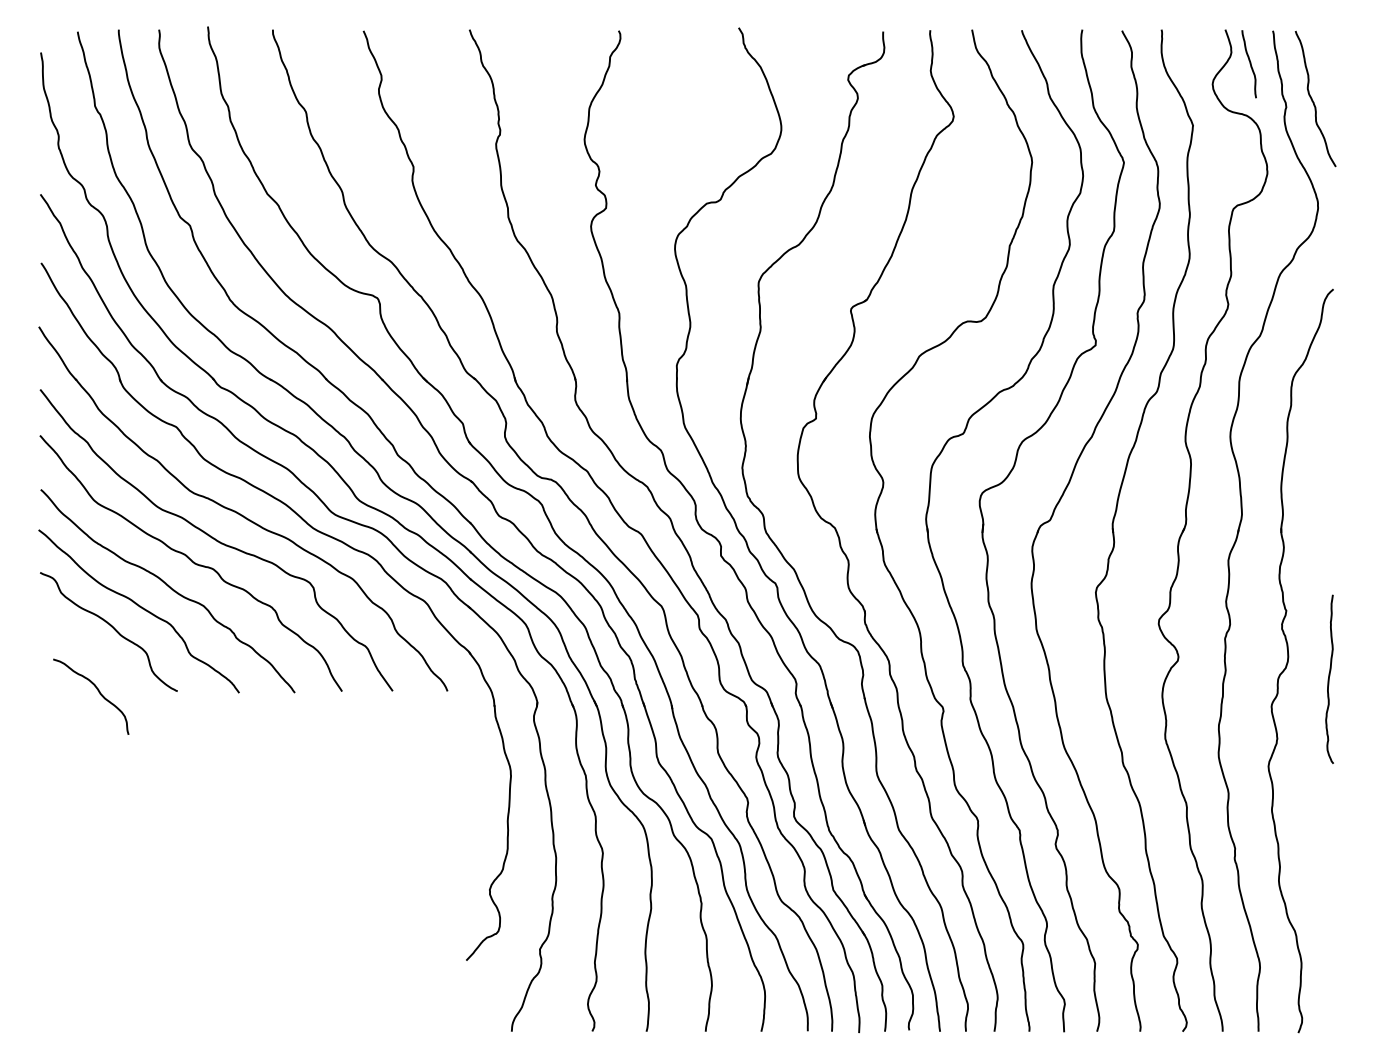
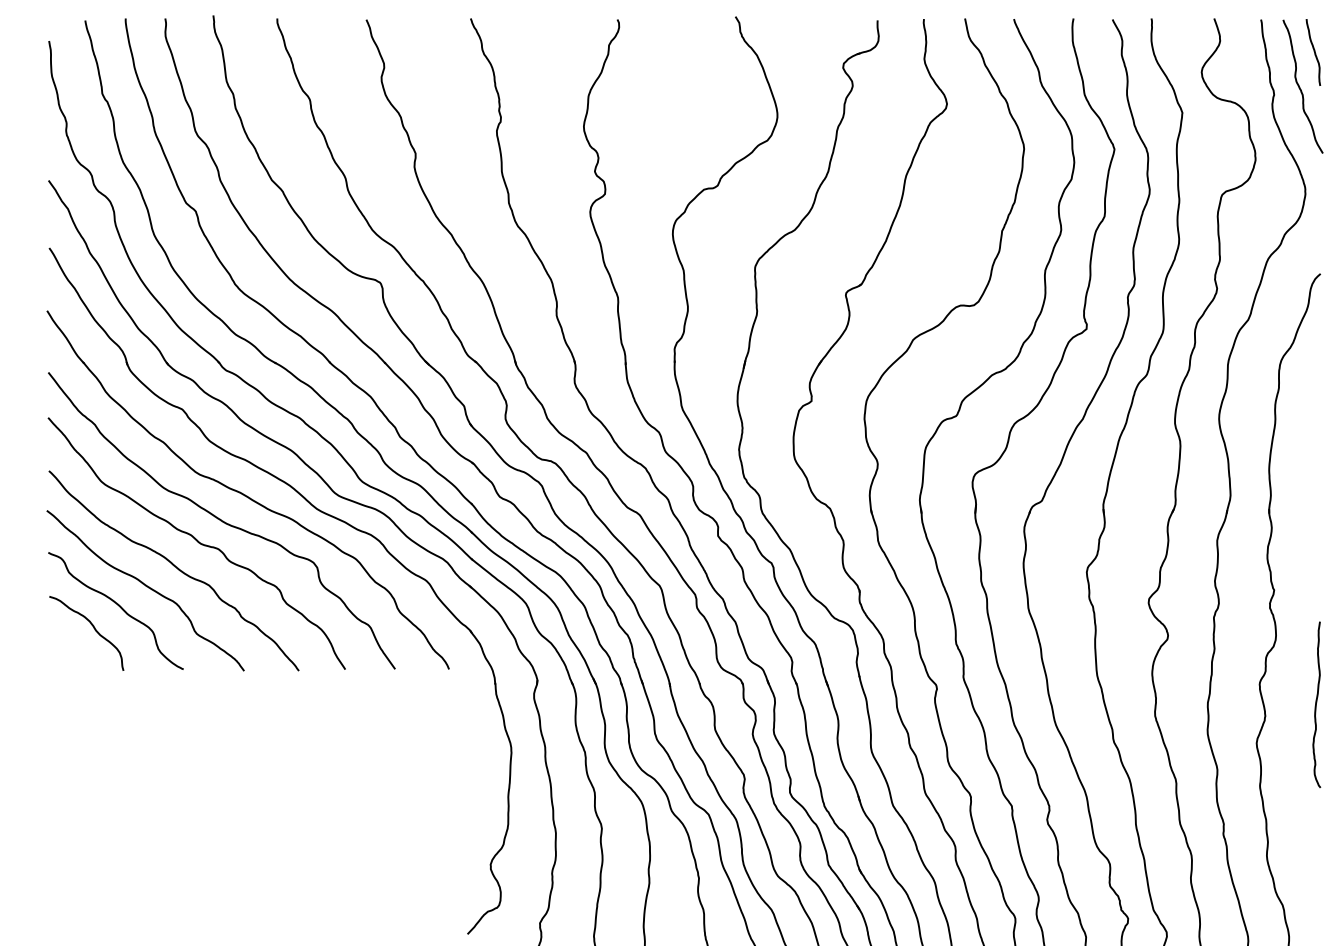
curve: (1249, 64) -> (1313, 52), moved
curve: (1329, 678) -> (1316, 703), moved
curve: (98, 692) -> (93, 629), moved

